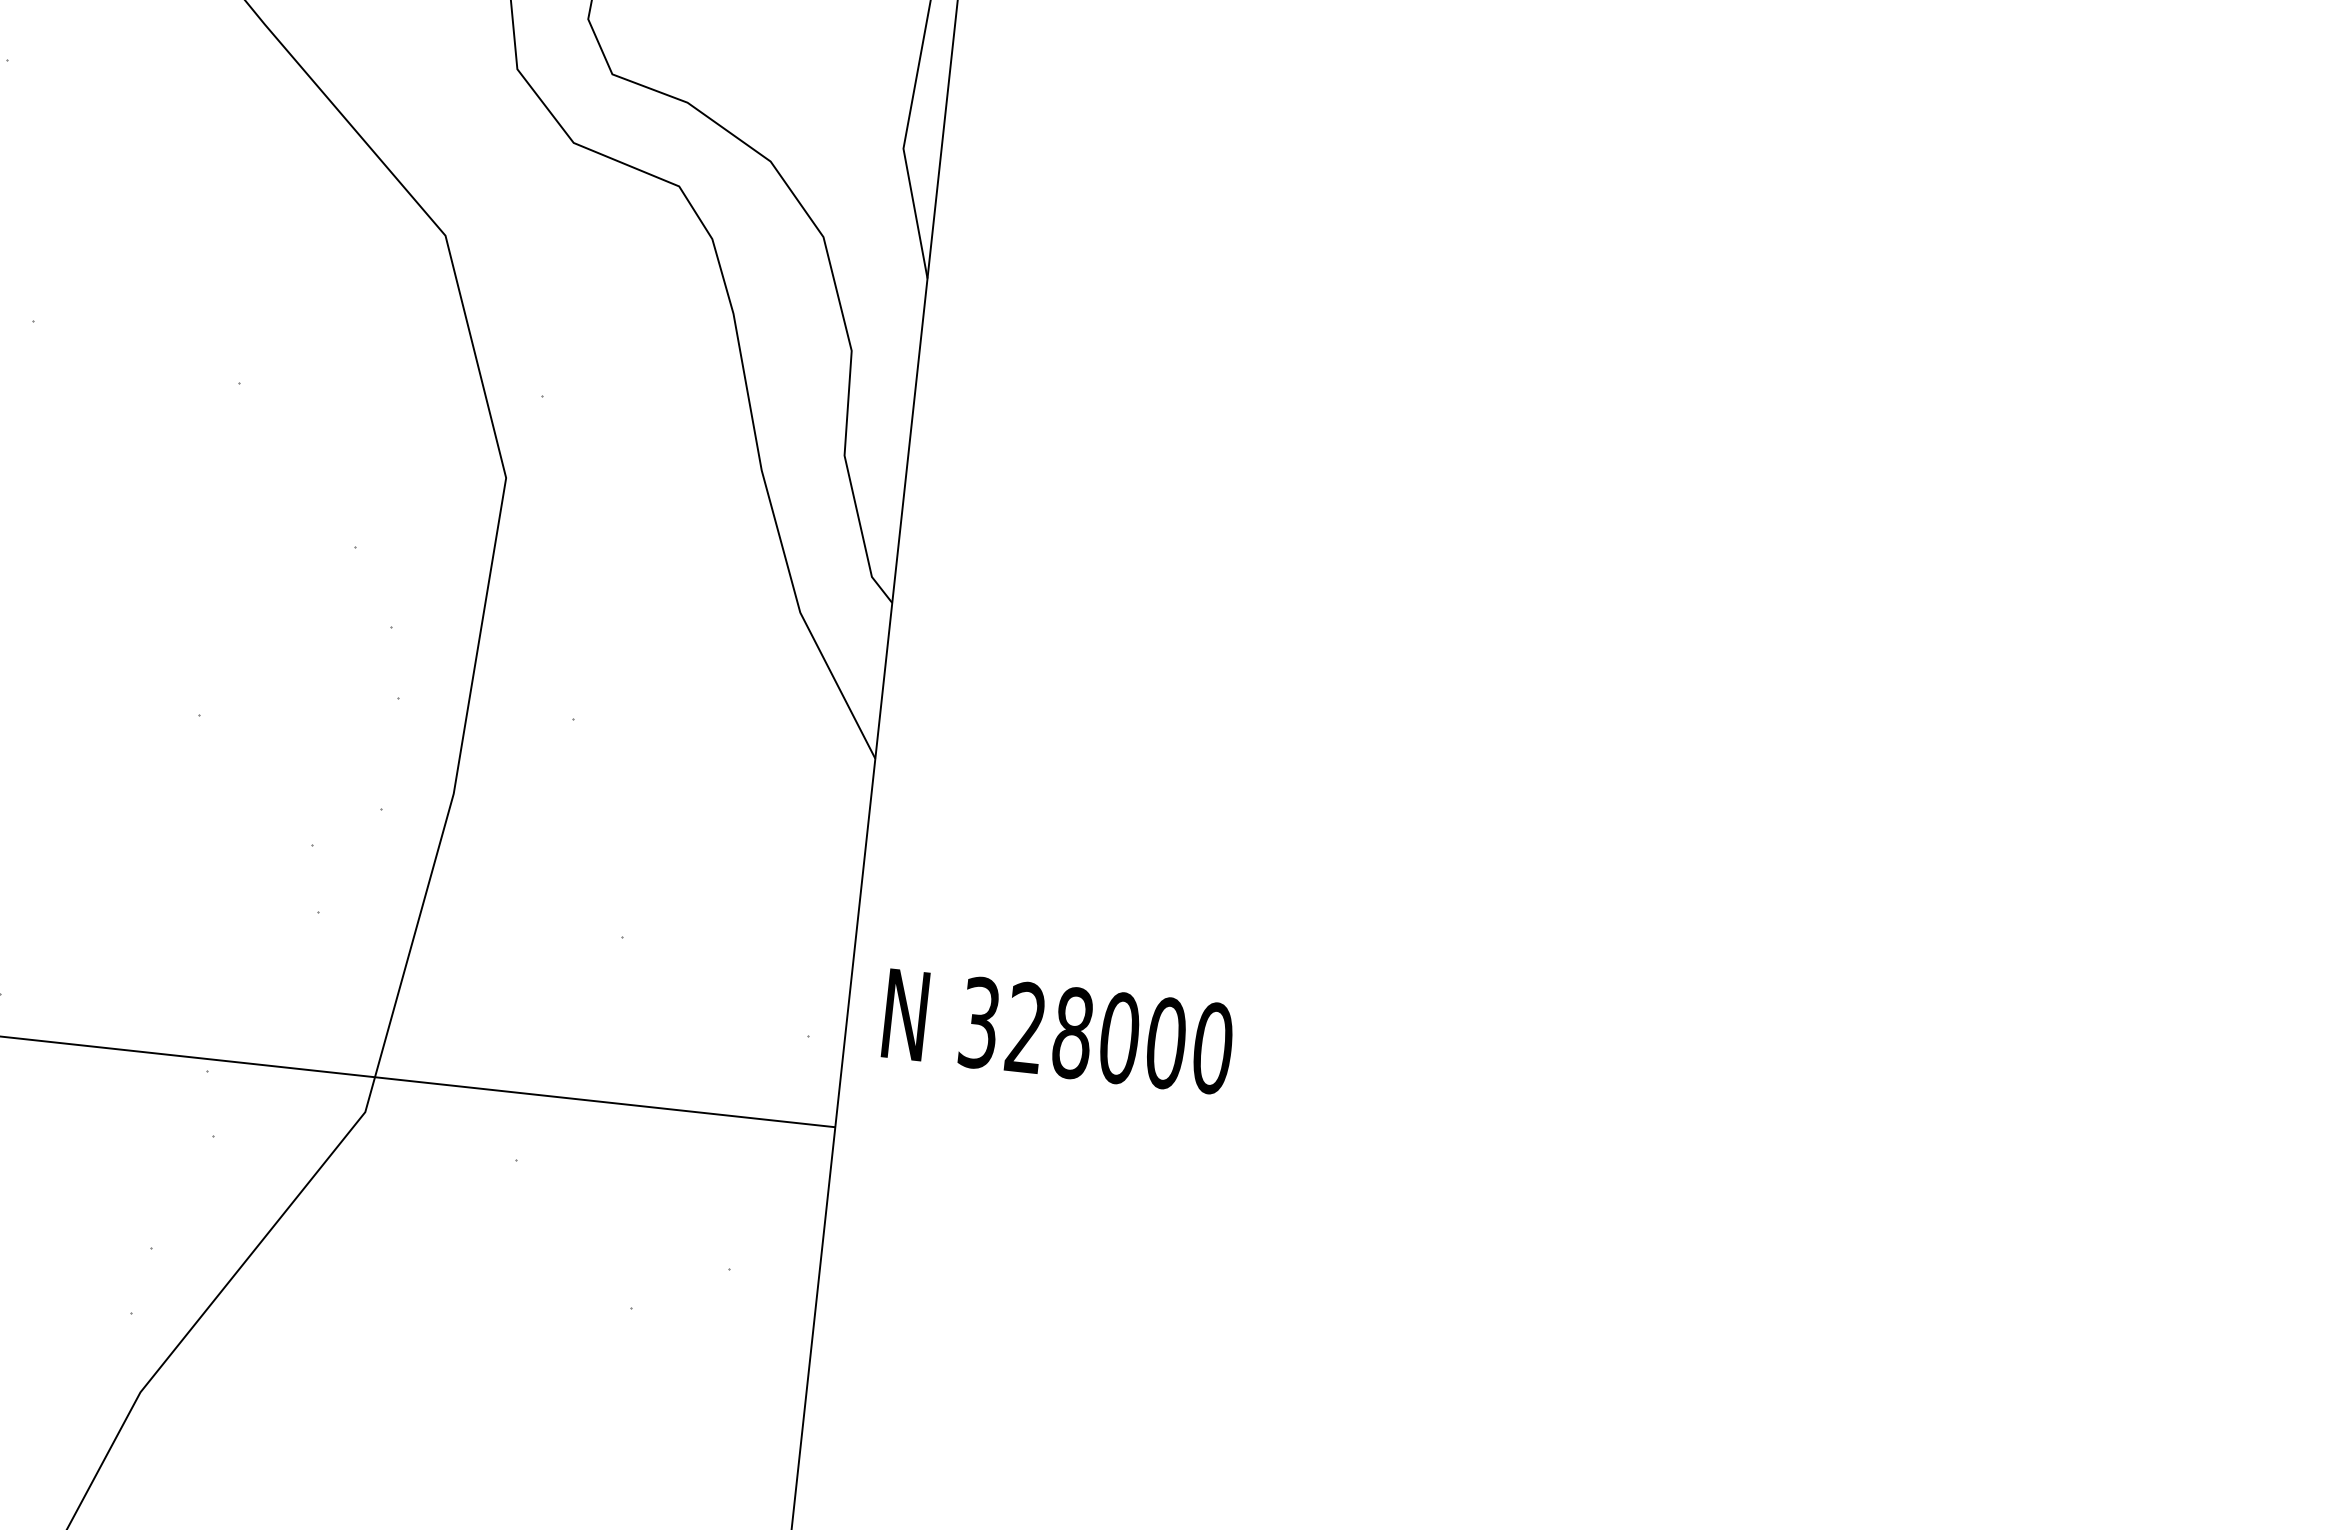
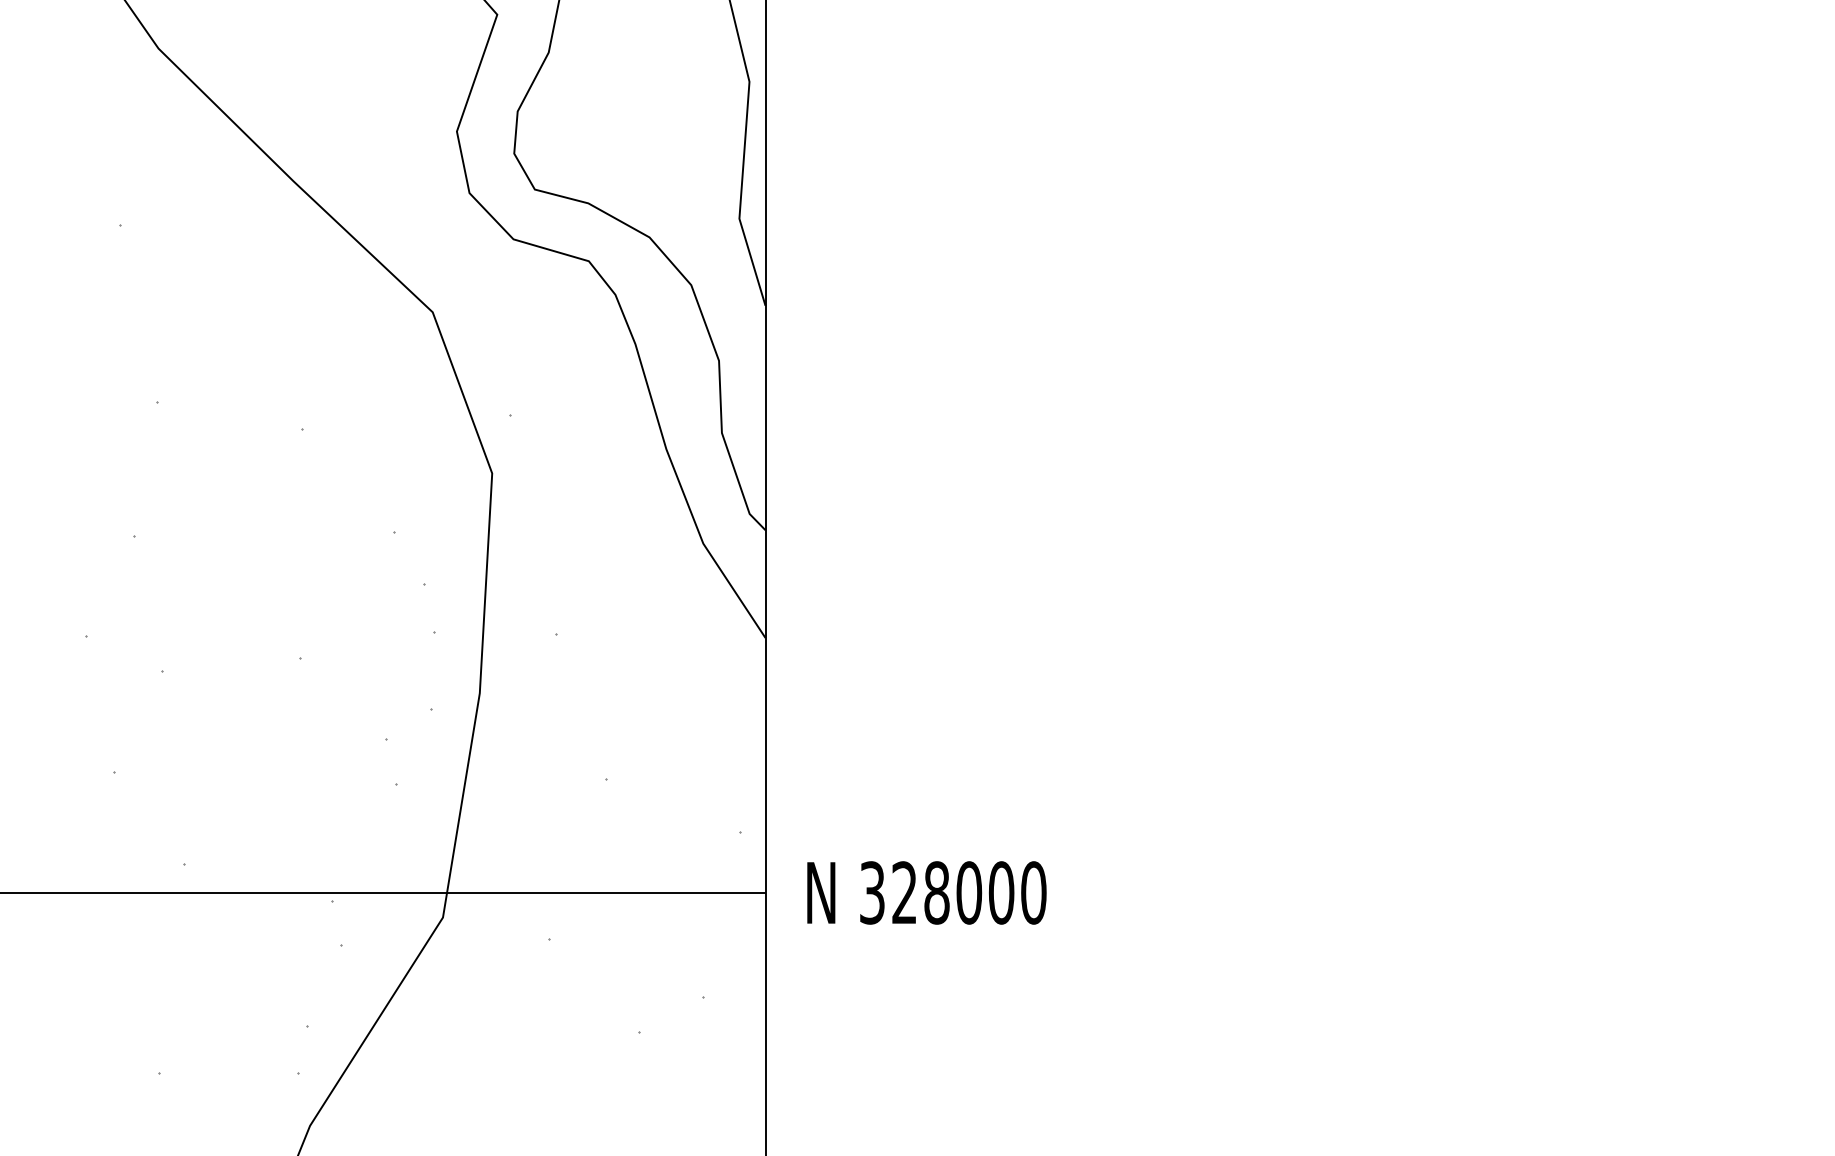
text: (1057, 1030) -> (926, 892), moved

